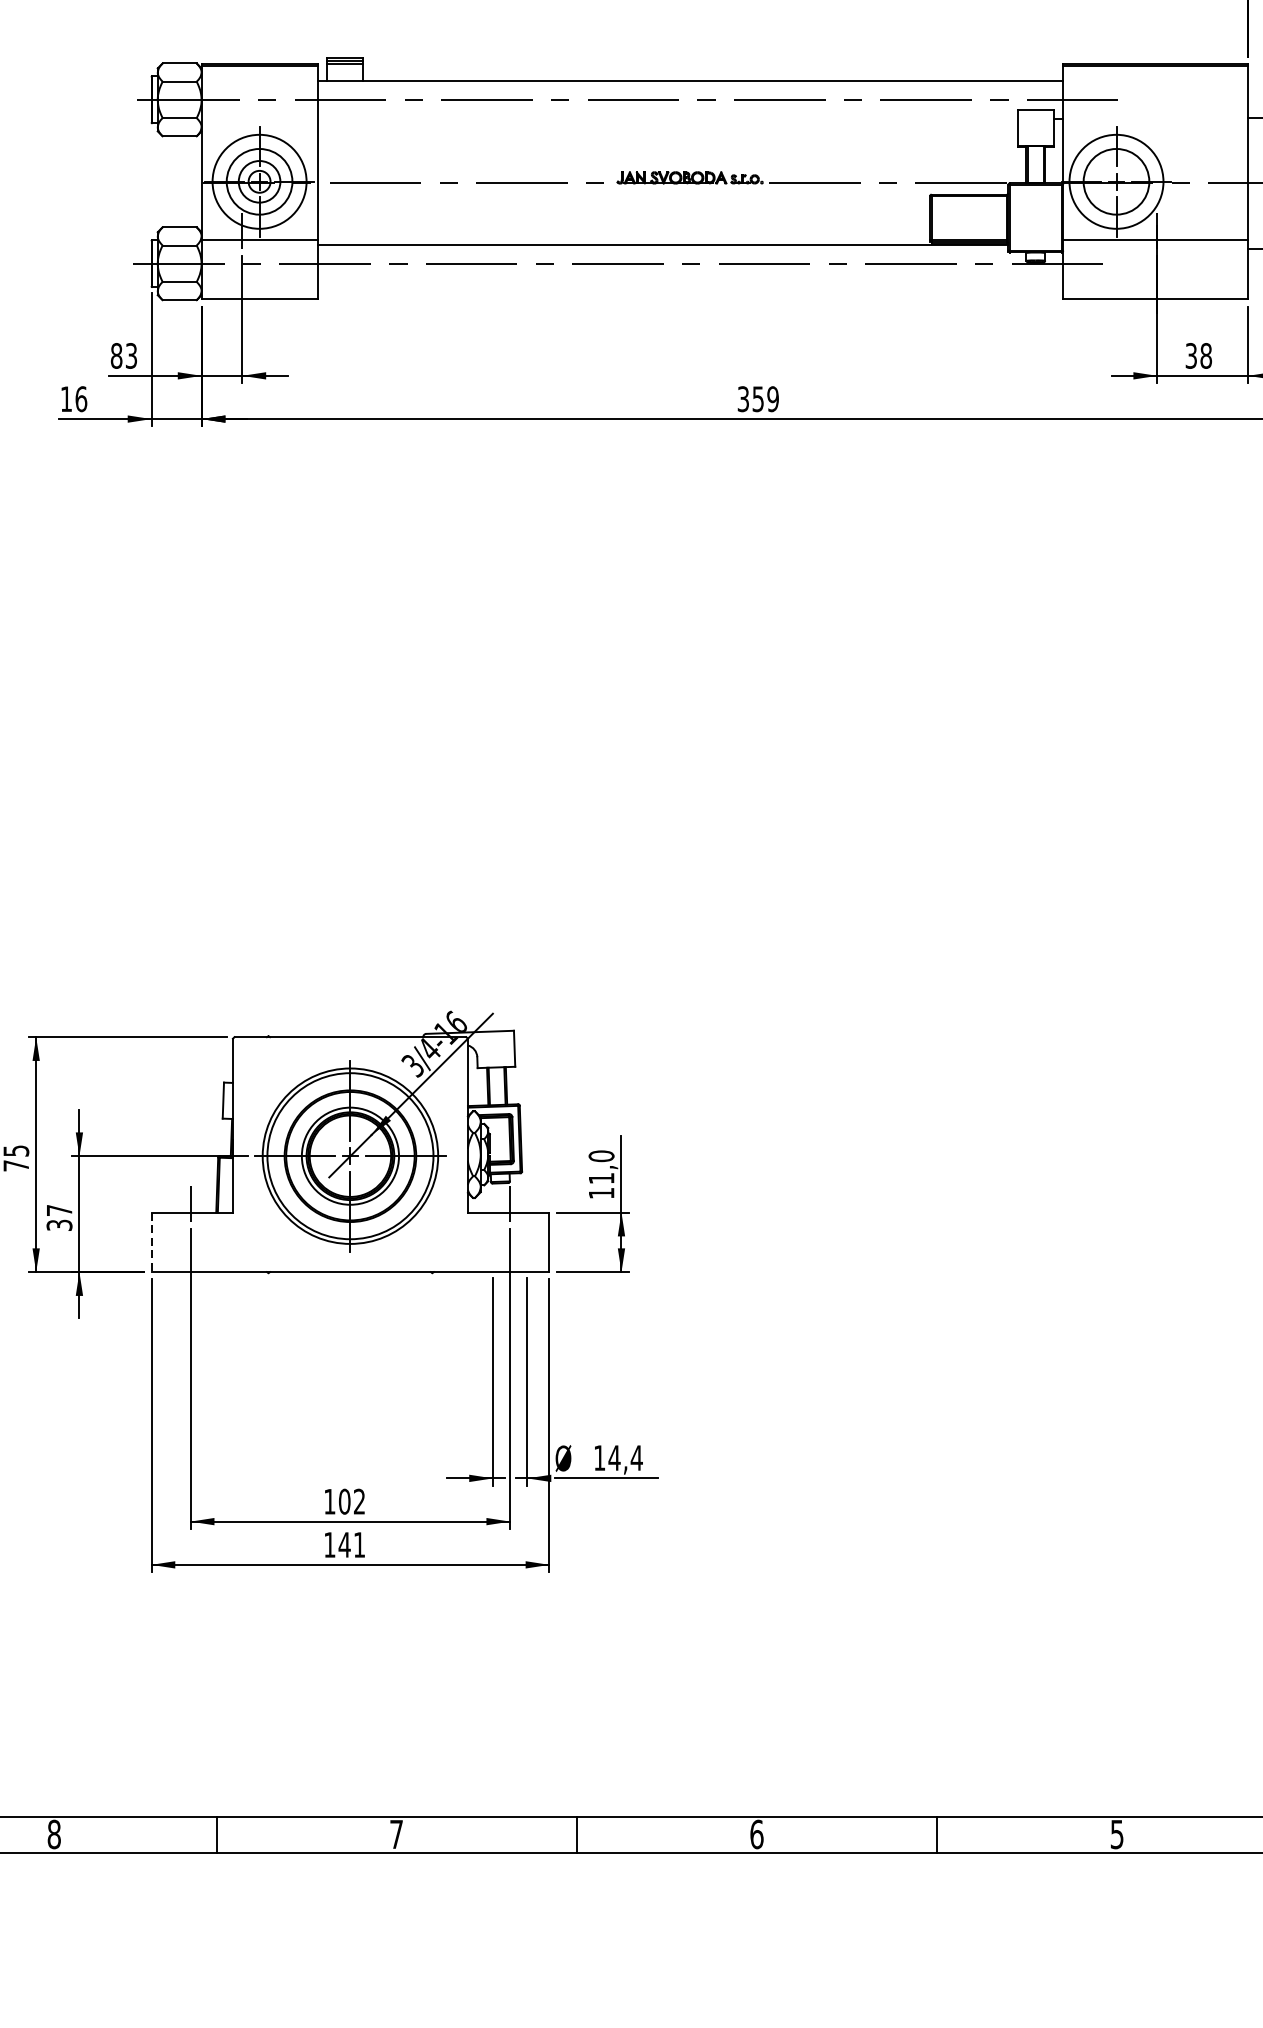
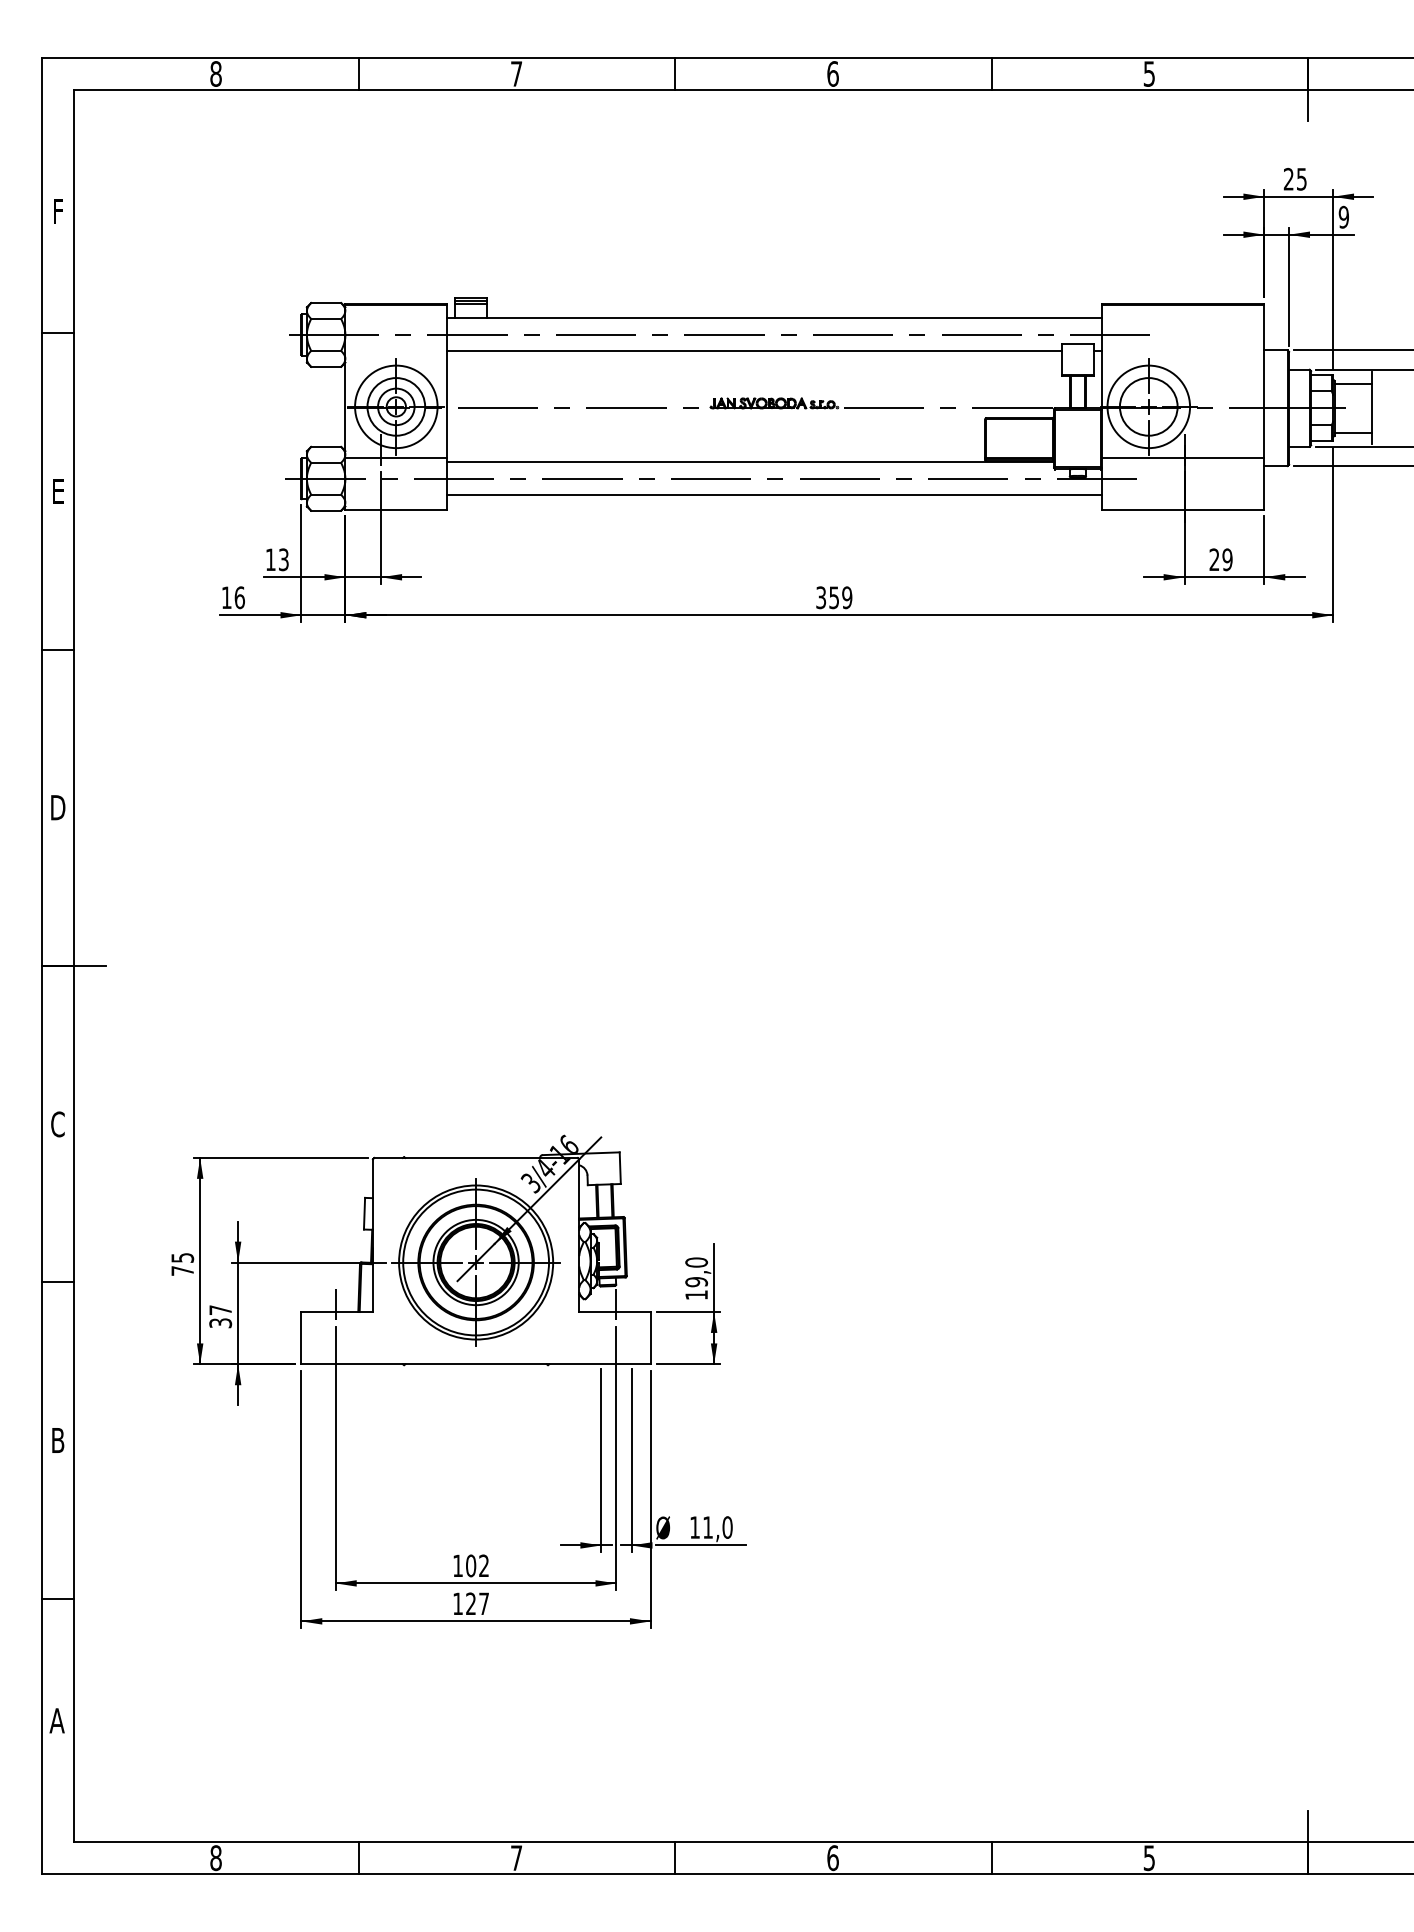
line: (667, 118) -> (754, 351), added
line: (690, 282) -> (774, 495), added
text: (116, 355) -> (270, 559), 83 -> 13
text: (1198, 355) -> (1220, 559), 38 -> 29
text: (601, 1178) -> (696, 1282), 11,0 -> 19,0
line: (151, 1242) -> (301, 1338), dashed -> solid
text: (625, 1457) -> (717, 1527), 14,4 -> 11,0
text: (350, 1544) -> (476, 1603), 141 -> 127

